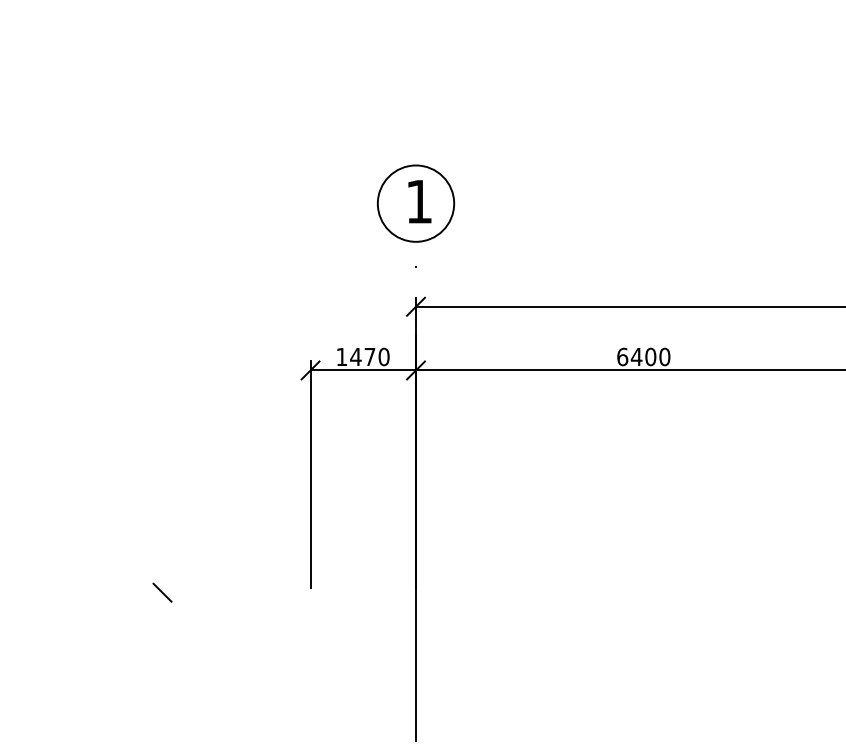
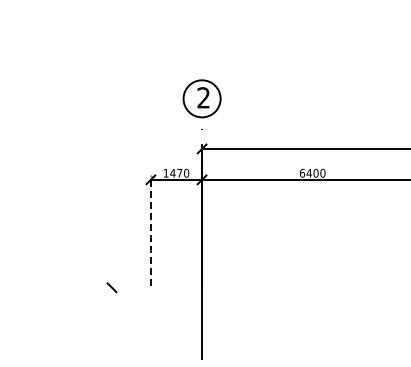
text: (418, 200) -> (203, 97), 1 -> 2
line: (309, 474) -> (150, 230), solid -> dashed
line: (161, 592) -> (111, 287), moved

